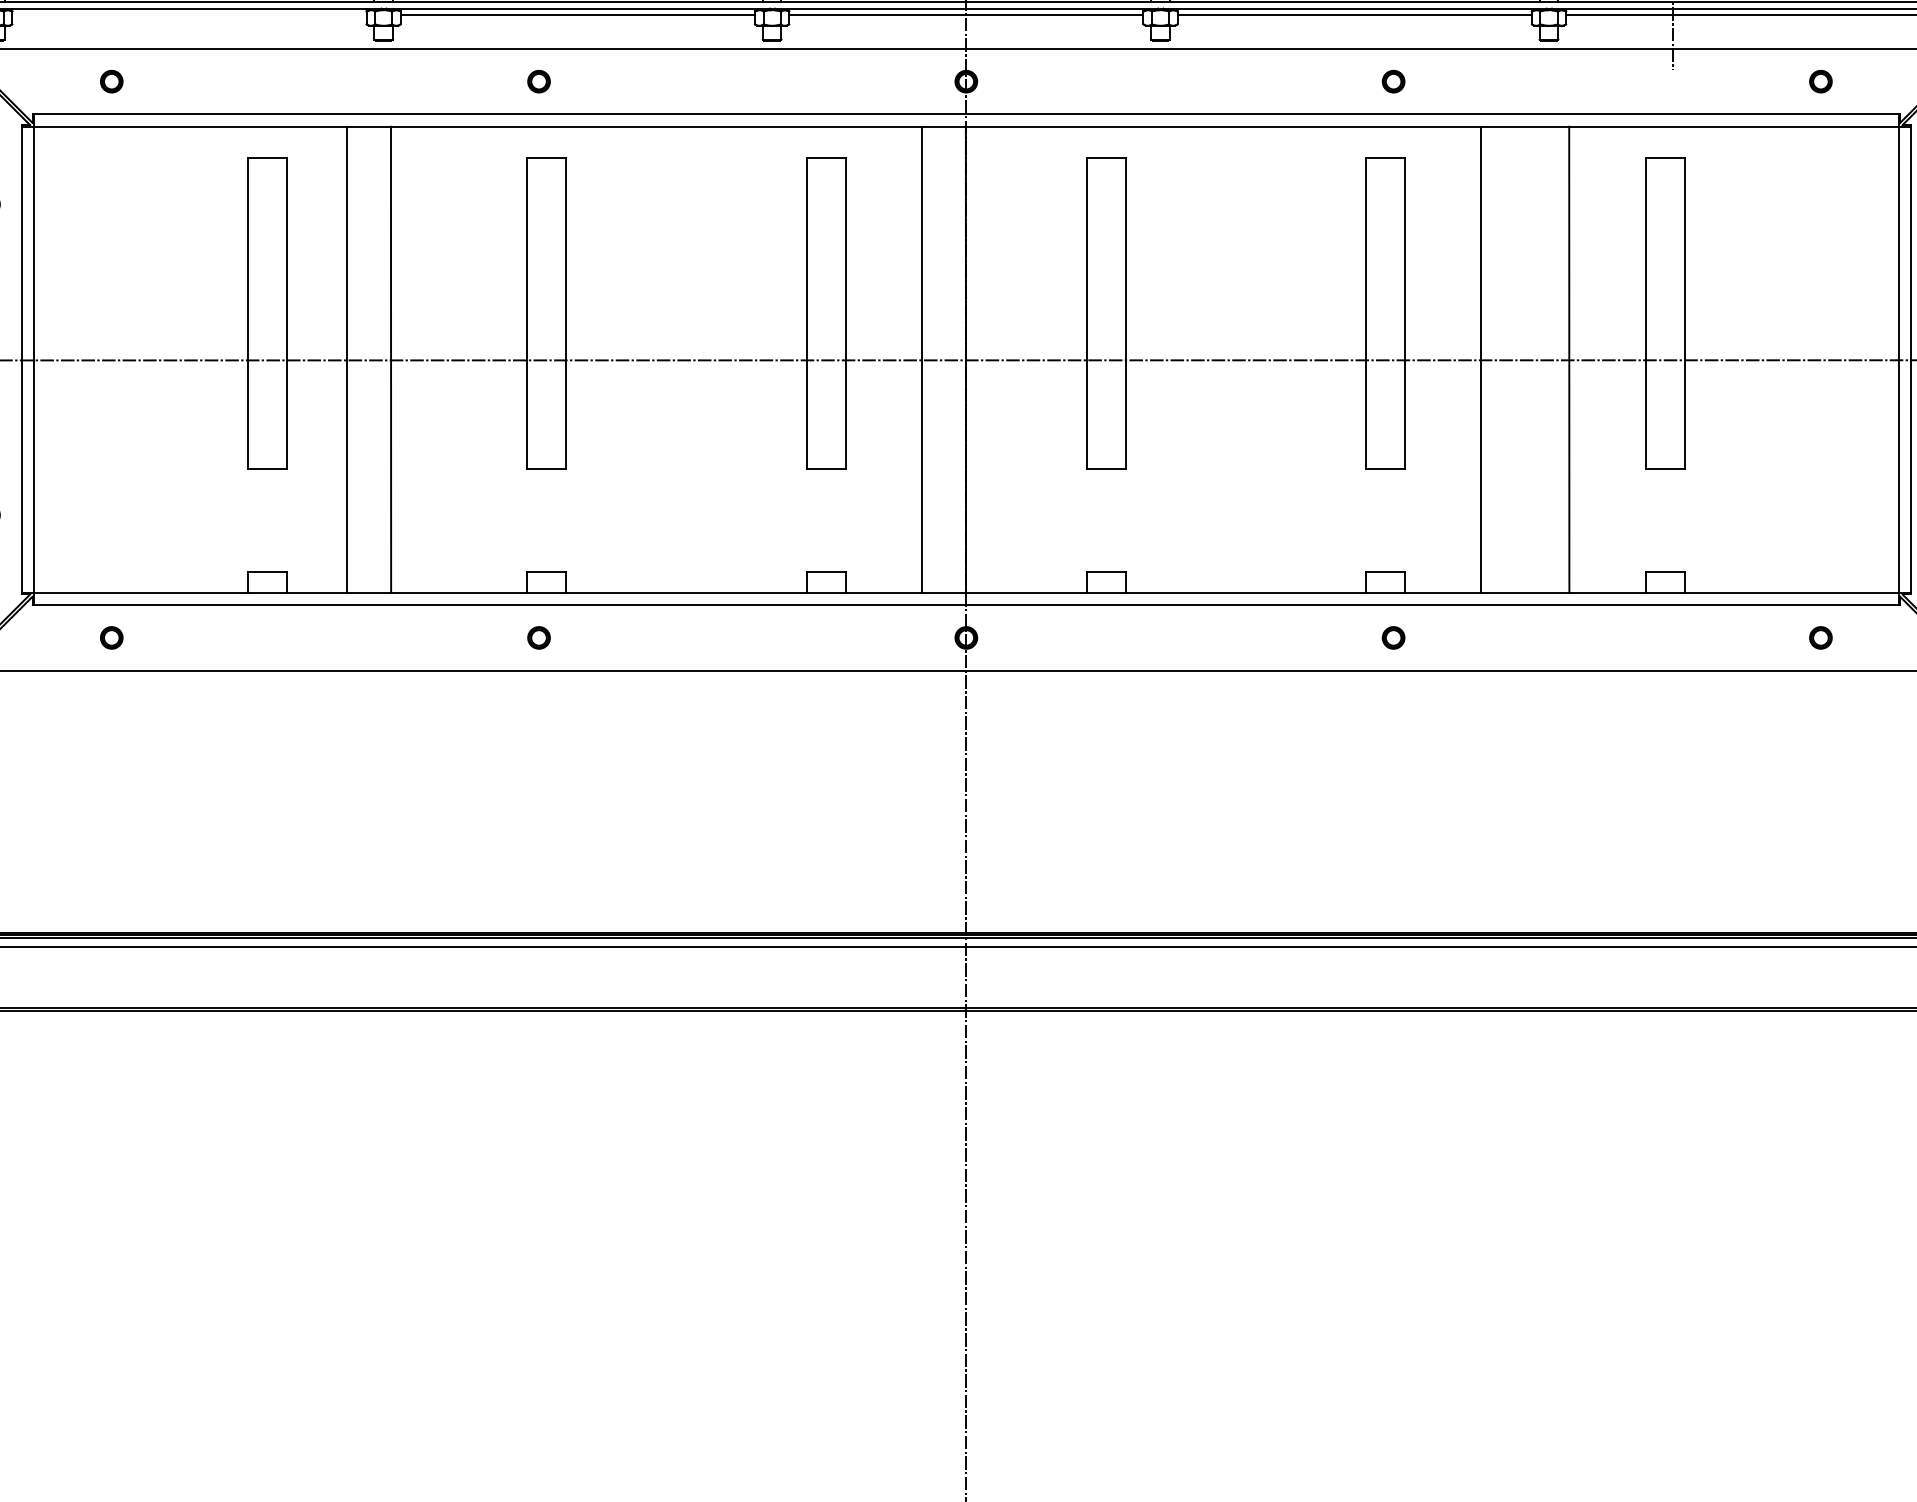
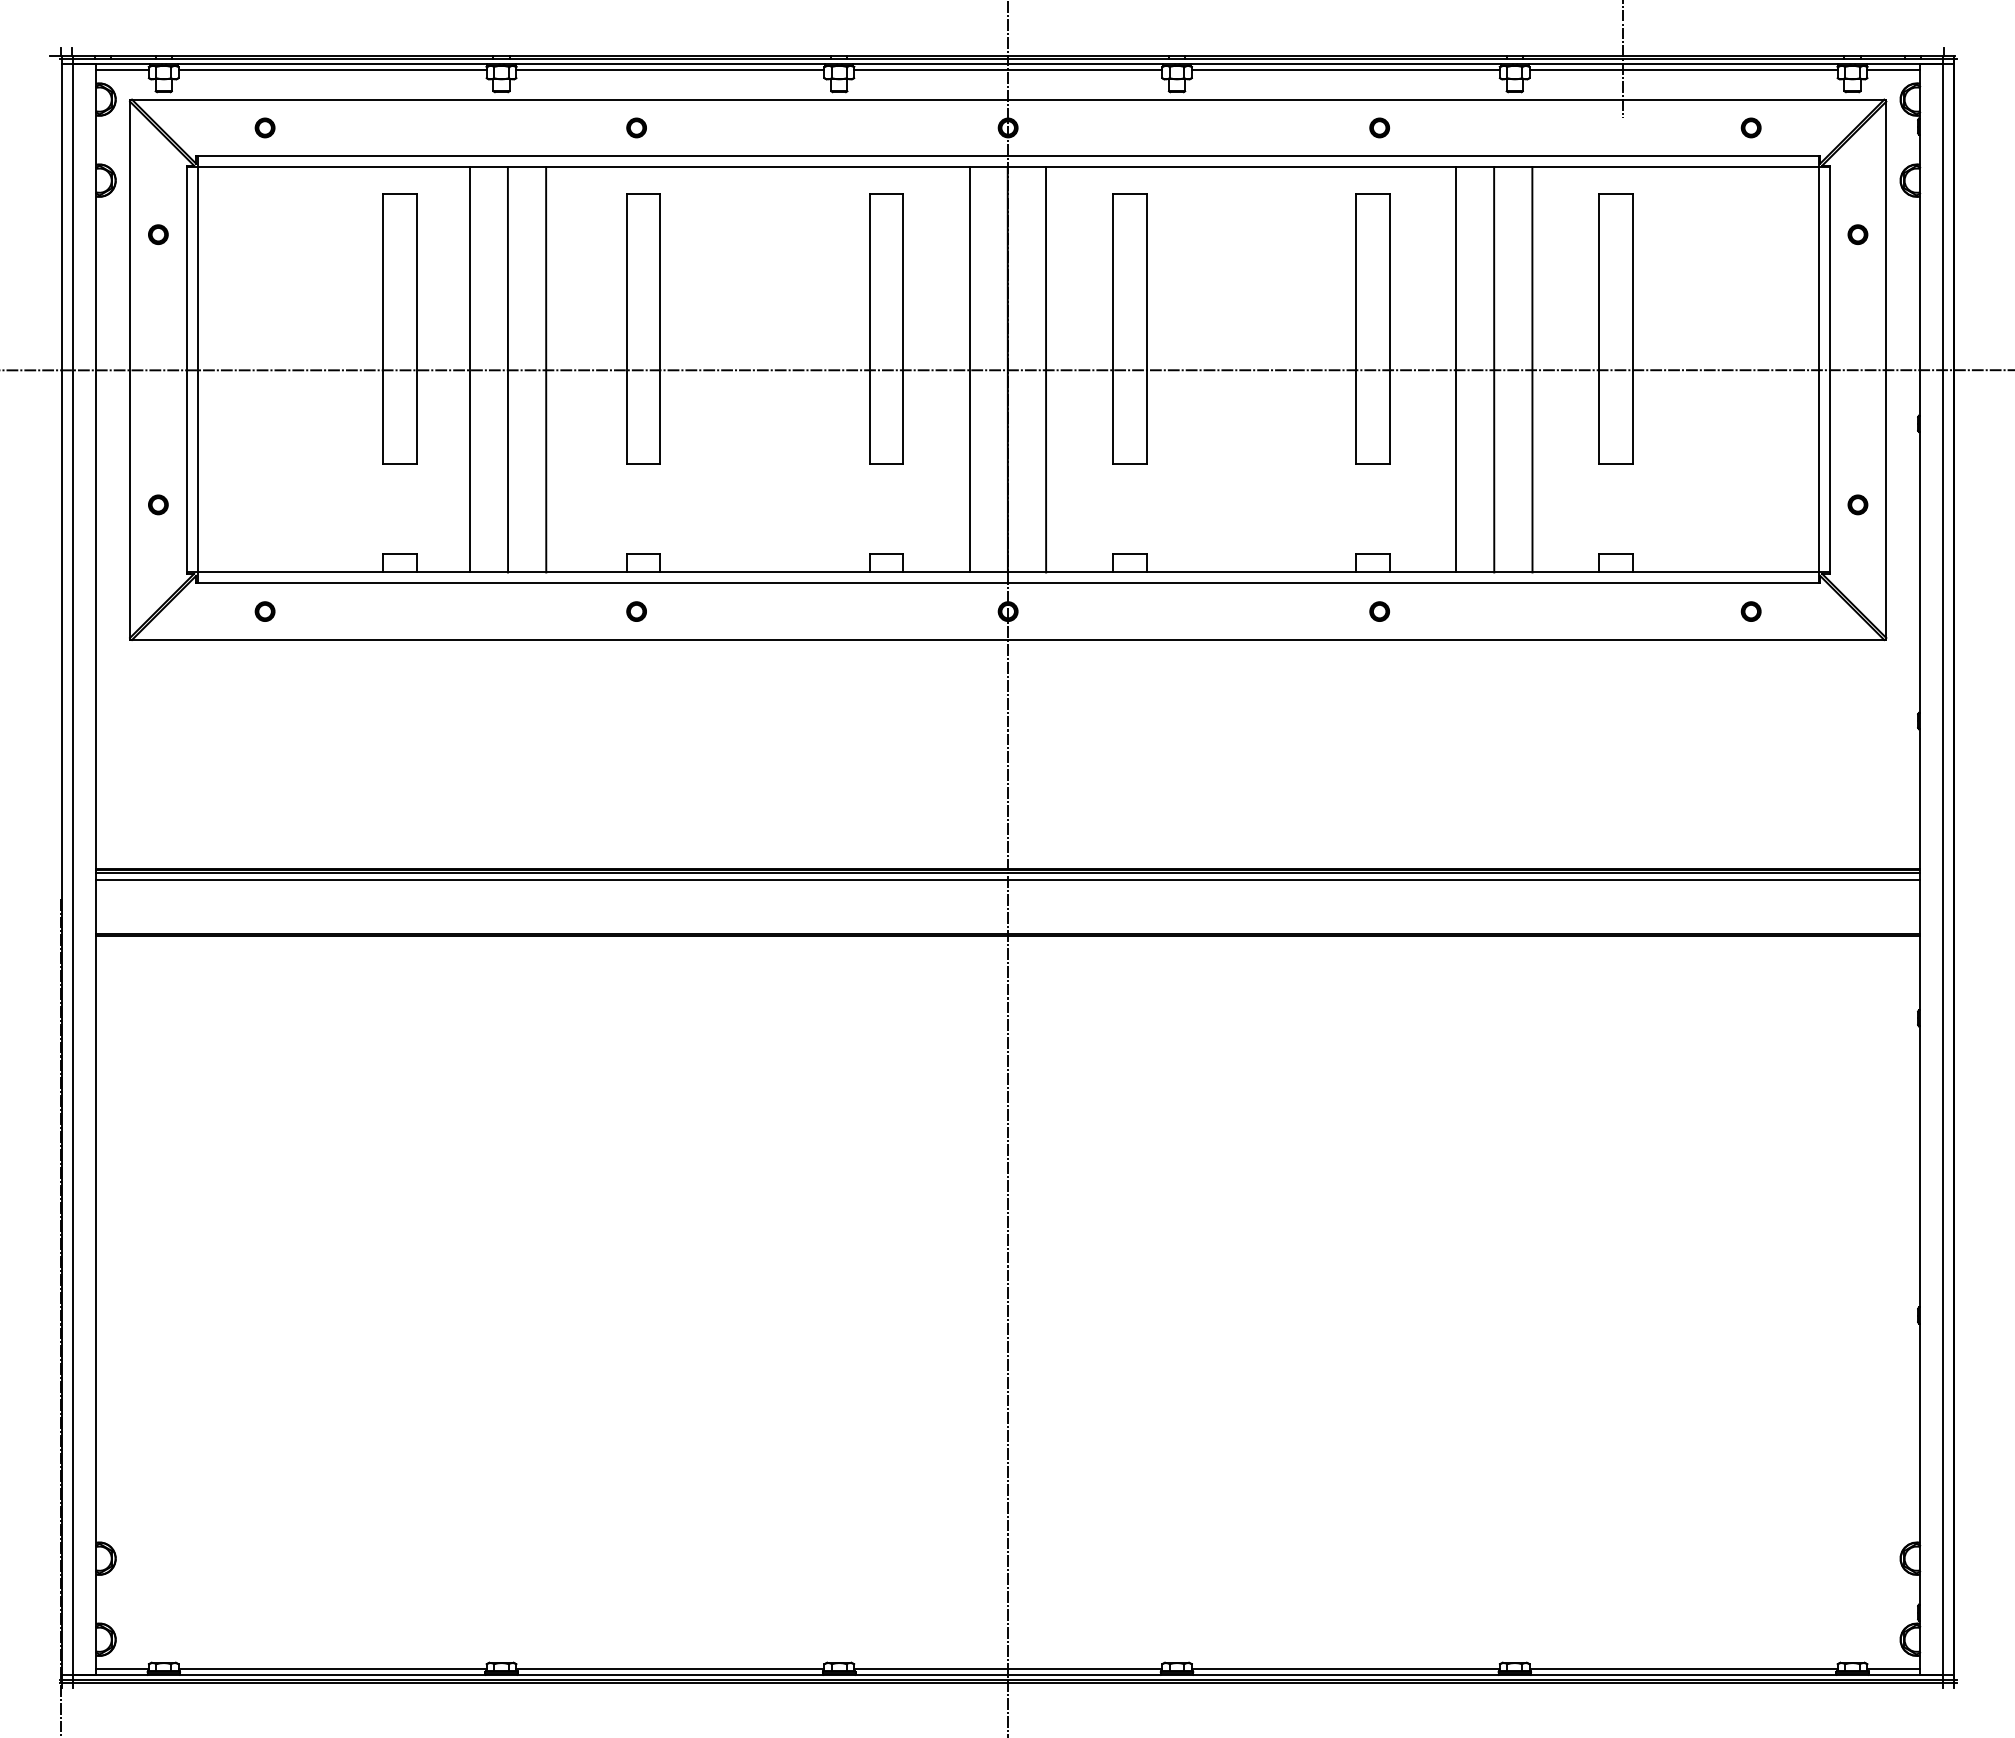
line: (189, 14) -> (332, 69), added
line: (435, 359) -> (546, 369), added
line: (1010, 359) -> (1046, 369), added
line: (1525, 359) -> (1494, 369), added

